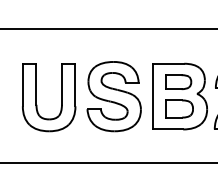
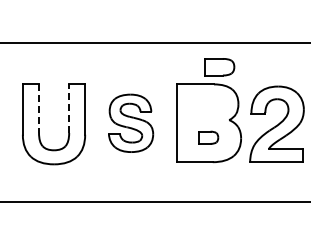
part: (178, 82) -> (219, 67), moved
line: (36, 84) -> (39, 109), solid -> dashed
line: (62, 84) -> (69, 108), solid -> dashed
part: (113, 96) -> (130, 123), size x0.7
part: (179, 108) -> (208, 137), size x0.6

